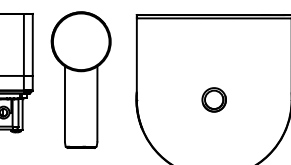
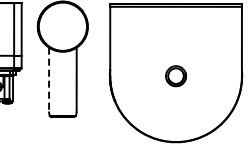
line: (65, 103) -> (49, 79), solid -> dashed

